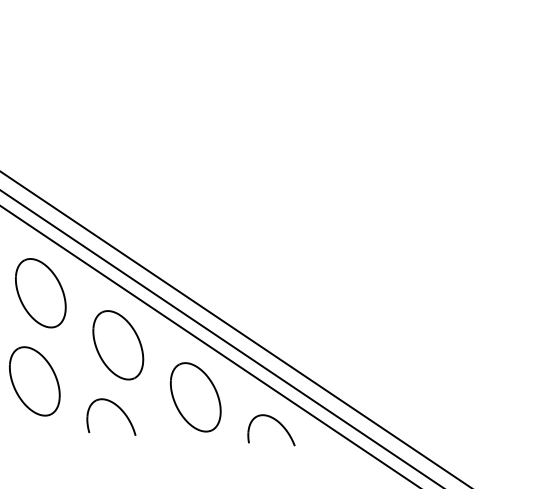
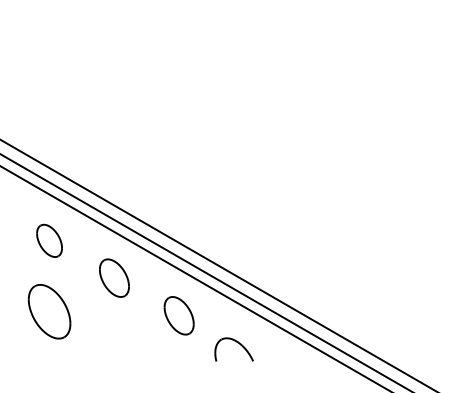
part: (40, 292) -> (49, 240), size x0.6
part: (118, 344) -> (114, 277), size x0.7
part: (194, 397) -> (178, 315), size x0.7
part: (119, 409) -> (118, 329), removed
part: (276, 422) -> (237, 343), moved

